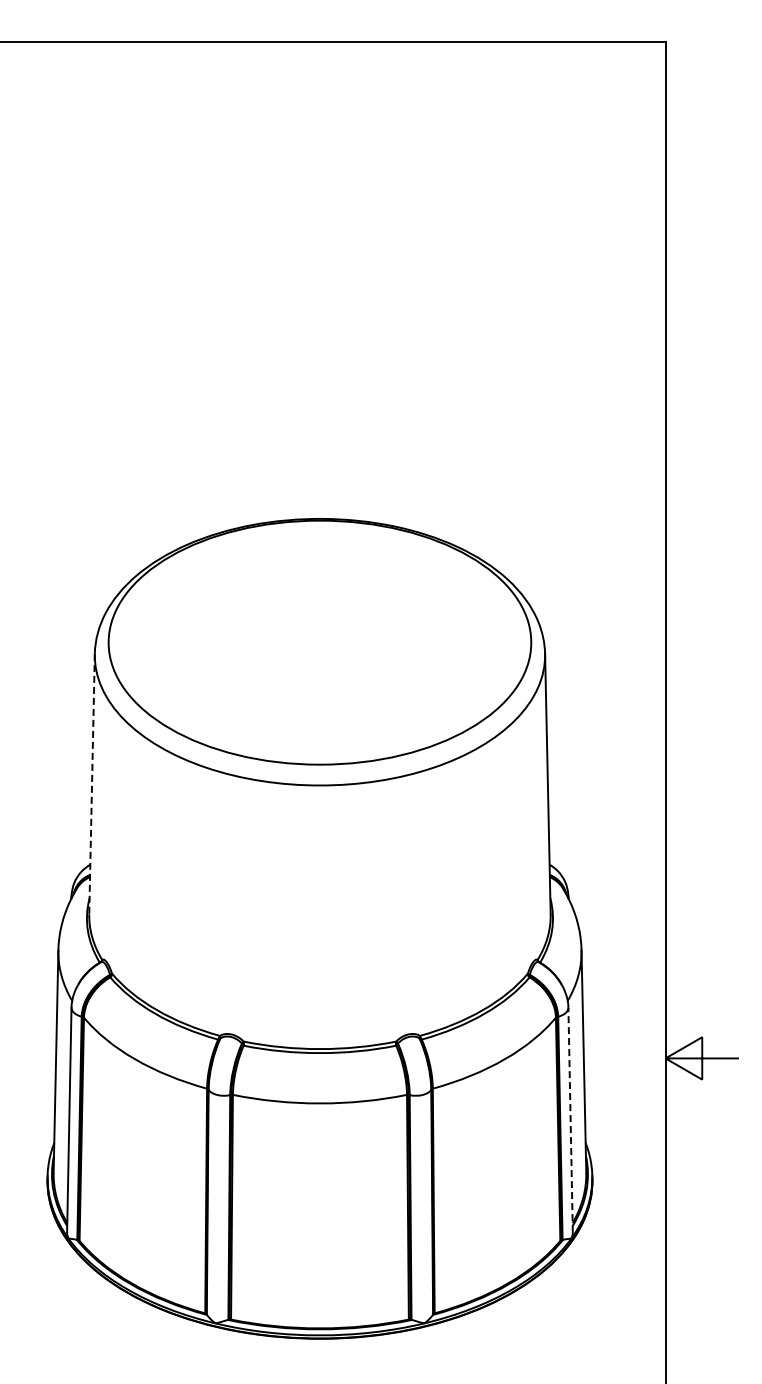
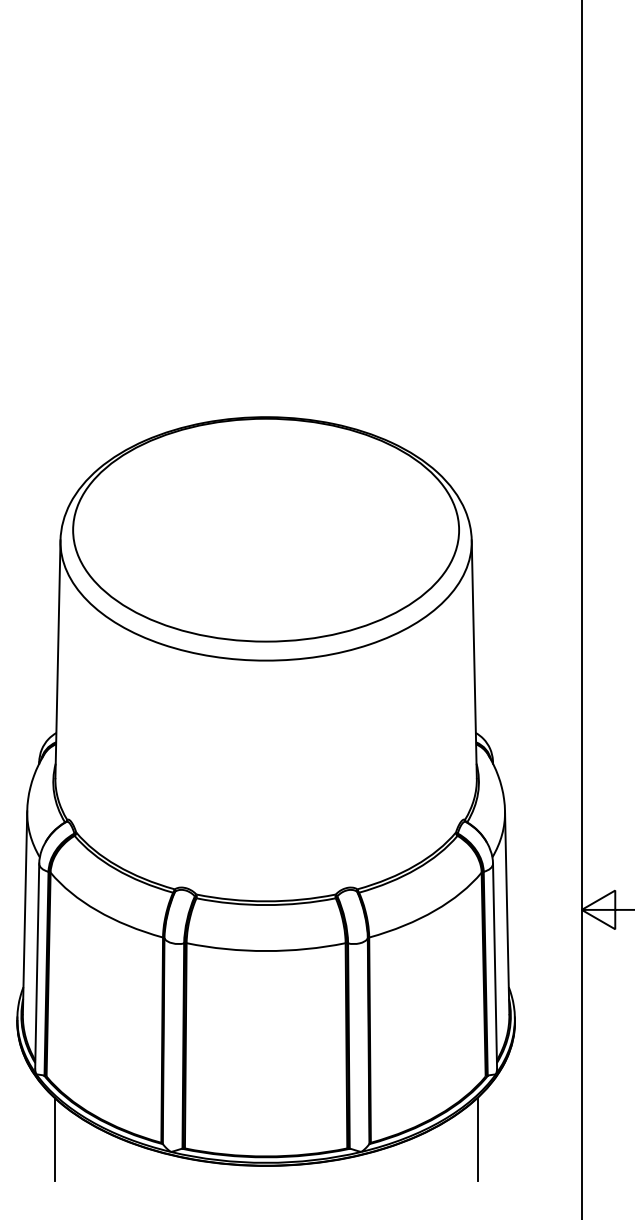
line: (92, 784) -> (58, 659), dashed -> solid
line: (570, 1119) -> (494, 965), dashed -> solid
line: (88, 1309) -> (54, 1139), added
line: (551, 1309) -> (477, 1139), added

